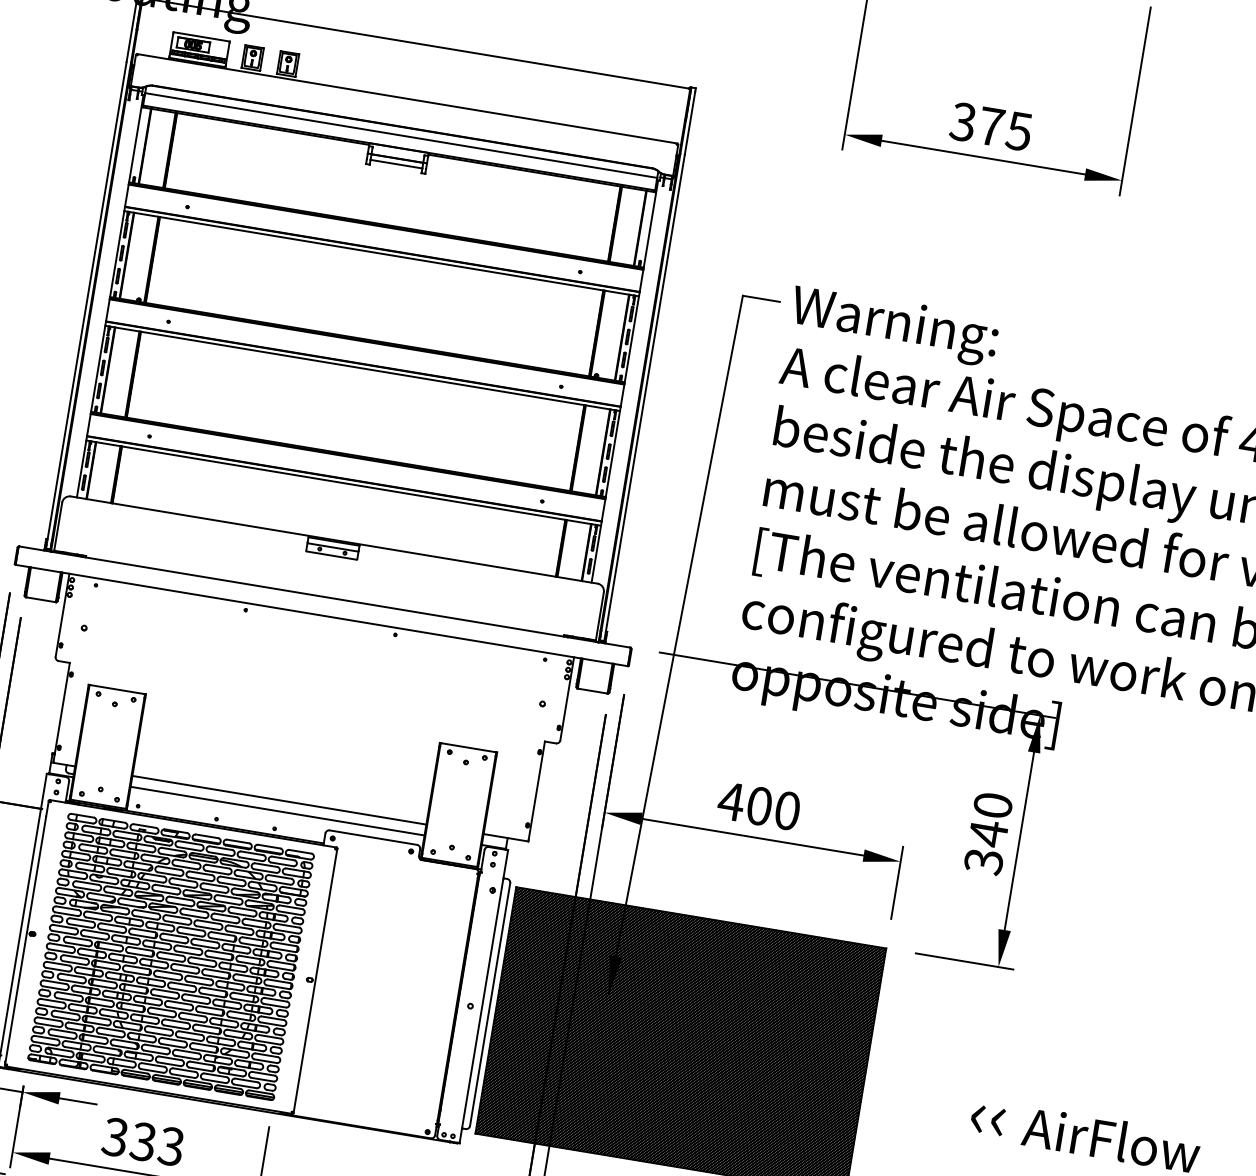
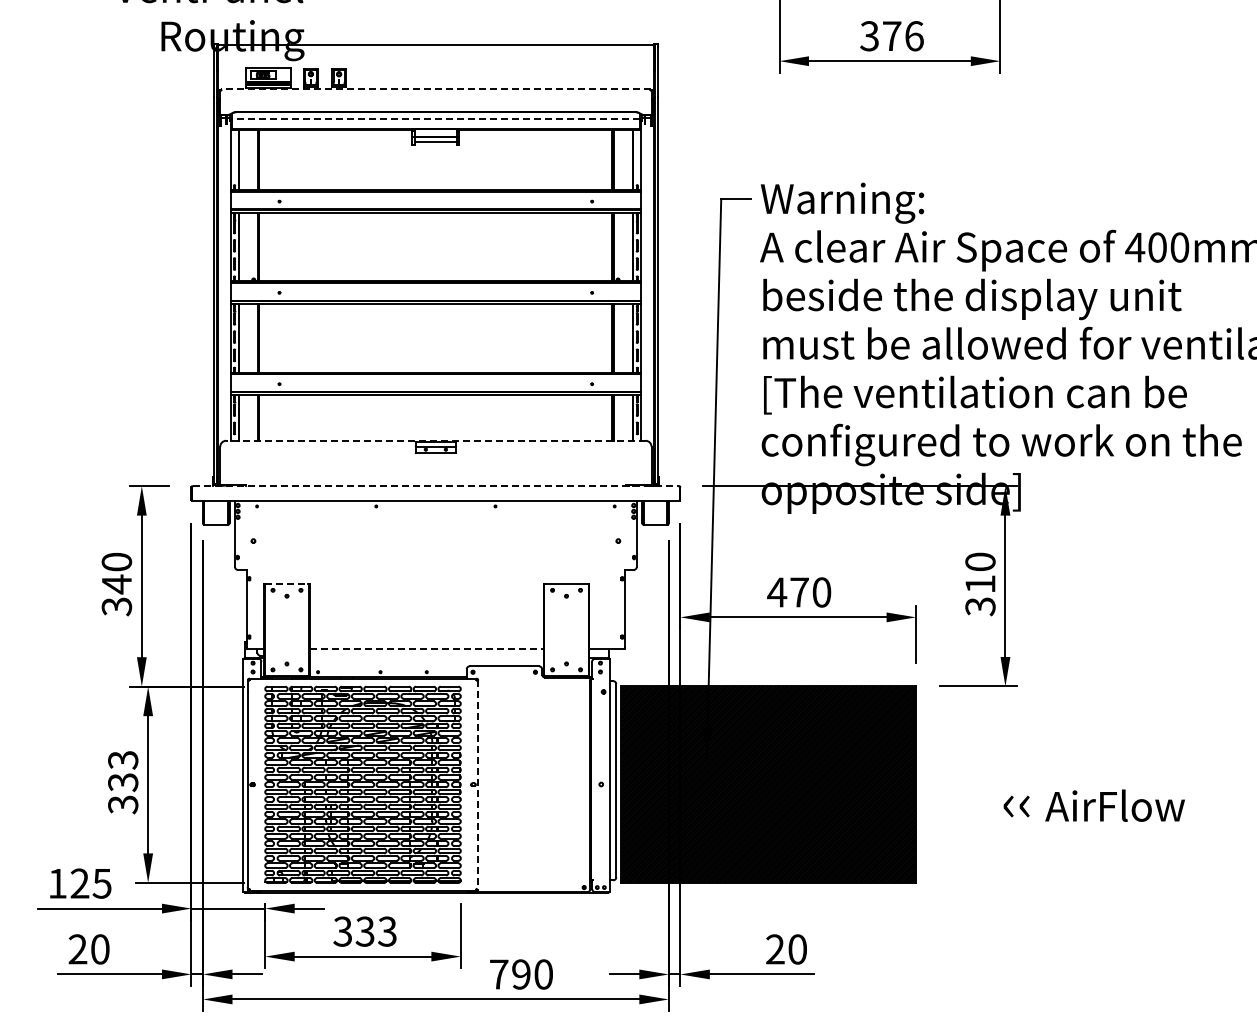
line: (406, 98) -> (435, 89), solid -> dashed
text: (1018, 131) -> (913, 36), 375 -> 376
line: (400, 135) -> (435, 118), solid -> dashed
line: (333, 539) -> (435, 440), solid -> dashed
line: (325, 597) -> (436, 486), solid -> dashed
line: (116, 689) -> (286, 584), solid -> dashed
line: (279, 800) -> (426, 649), solid -> dashed
text: (759, 806) -> (799, 592), 400 -> 470
line: (277, 811) -> (426, 658), removed
text: (988, 833) -> (980, 584), 340 -> 310
line: (314, 981) -> (477, 785), solid -> dashed

